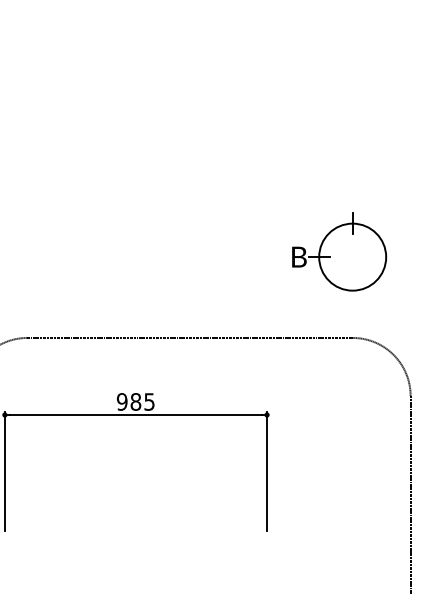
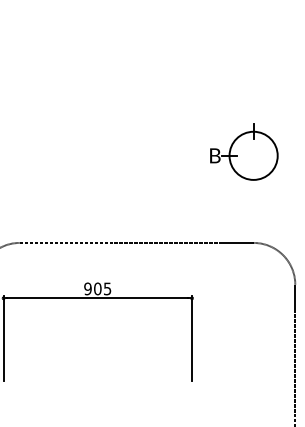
part: (339, 251) -> (244, 151), moved
text: (135, 401) -> (97, 288), 985 -> 905

